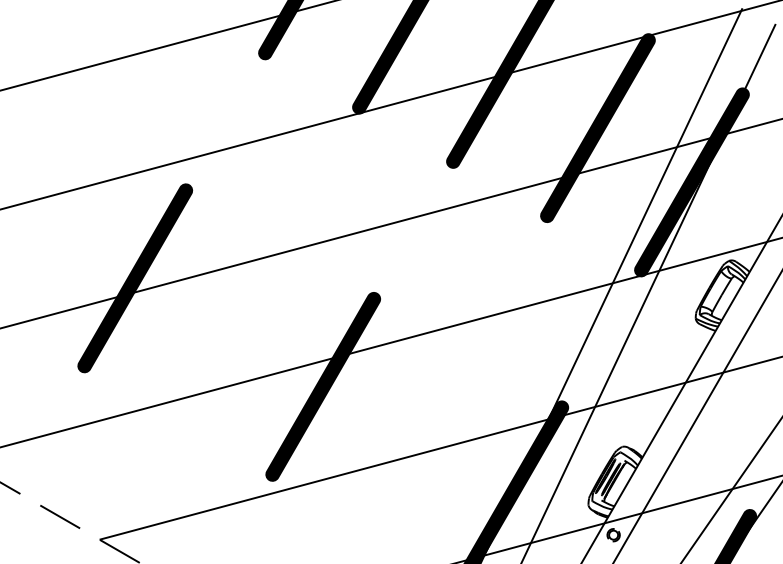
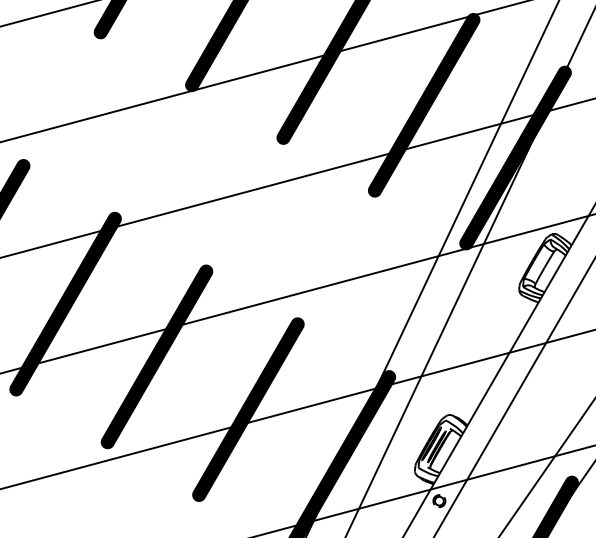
fill: (229, 332) -> (65, 304), added
fill: (417, 441) -> (248, 410), added

